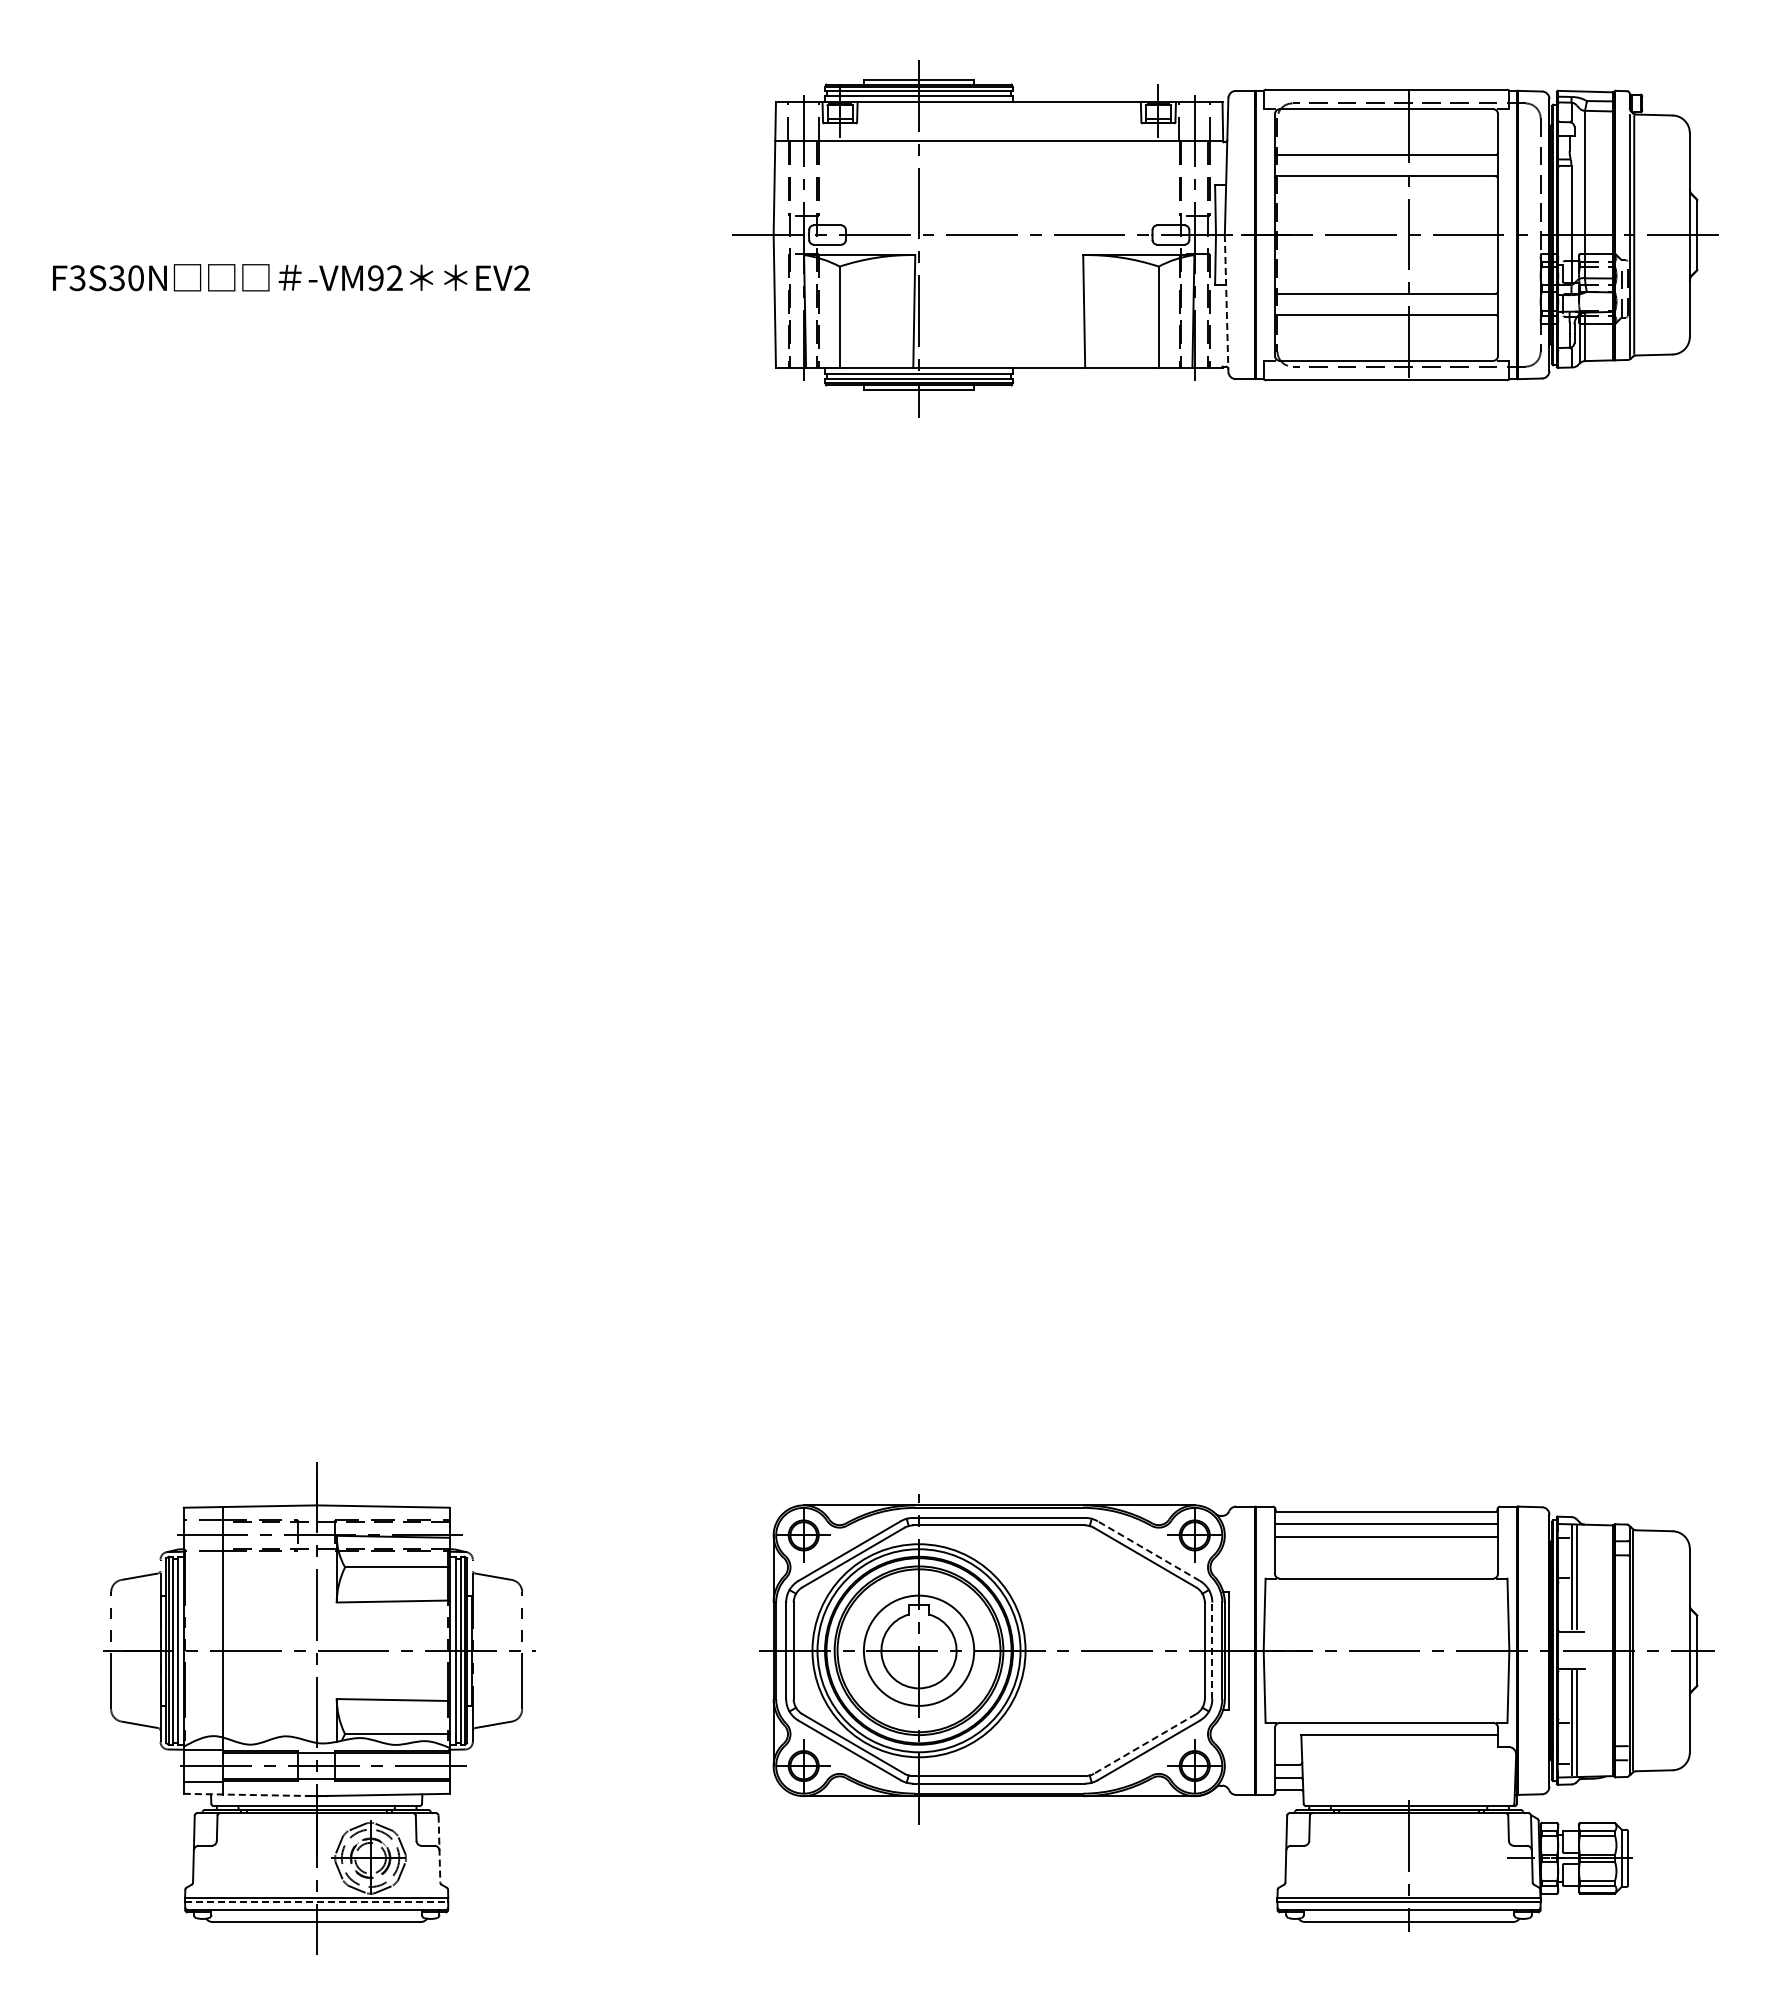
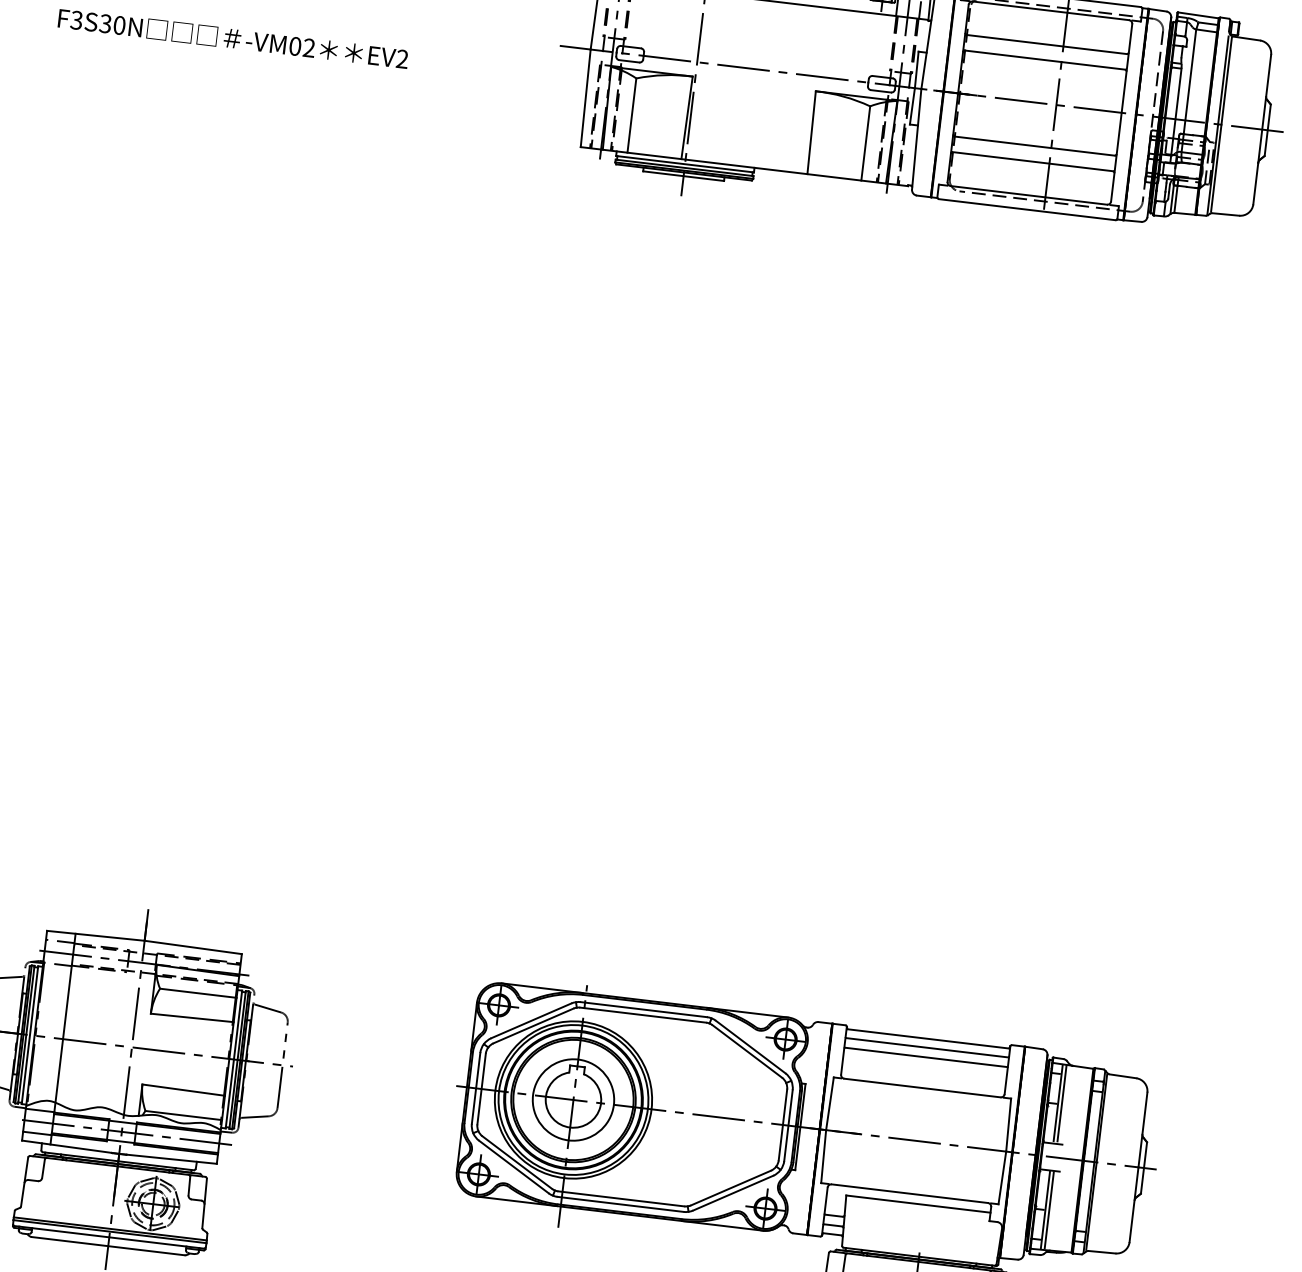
text: (375, 278) -> (295, 46), -VM92 -> -VM02
line: (1226, 303) -> (916, 139), dashed -> solid
line: (1148, 1550) -> (750, 1046), dashed -> solid
line: (1212, 1650) -> (788, 1125), dashed -> solid
line: (1144, 1744) -> (730, 1188), dashed -> solid
line: (250, 1795) -> (70, 1147), dashed -> solid
line: (439, 1849) -> (204, 1203), dashed -> solid
line: (316, 1902) -> (109, 1231), dashed -> solid

